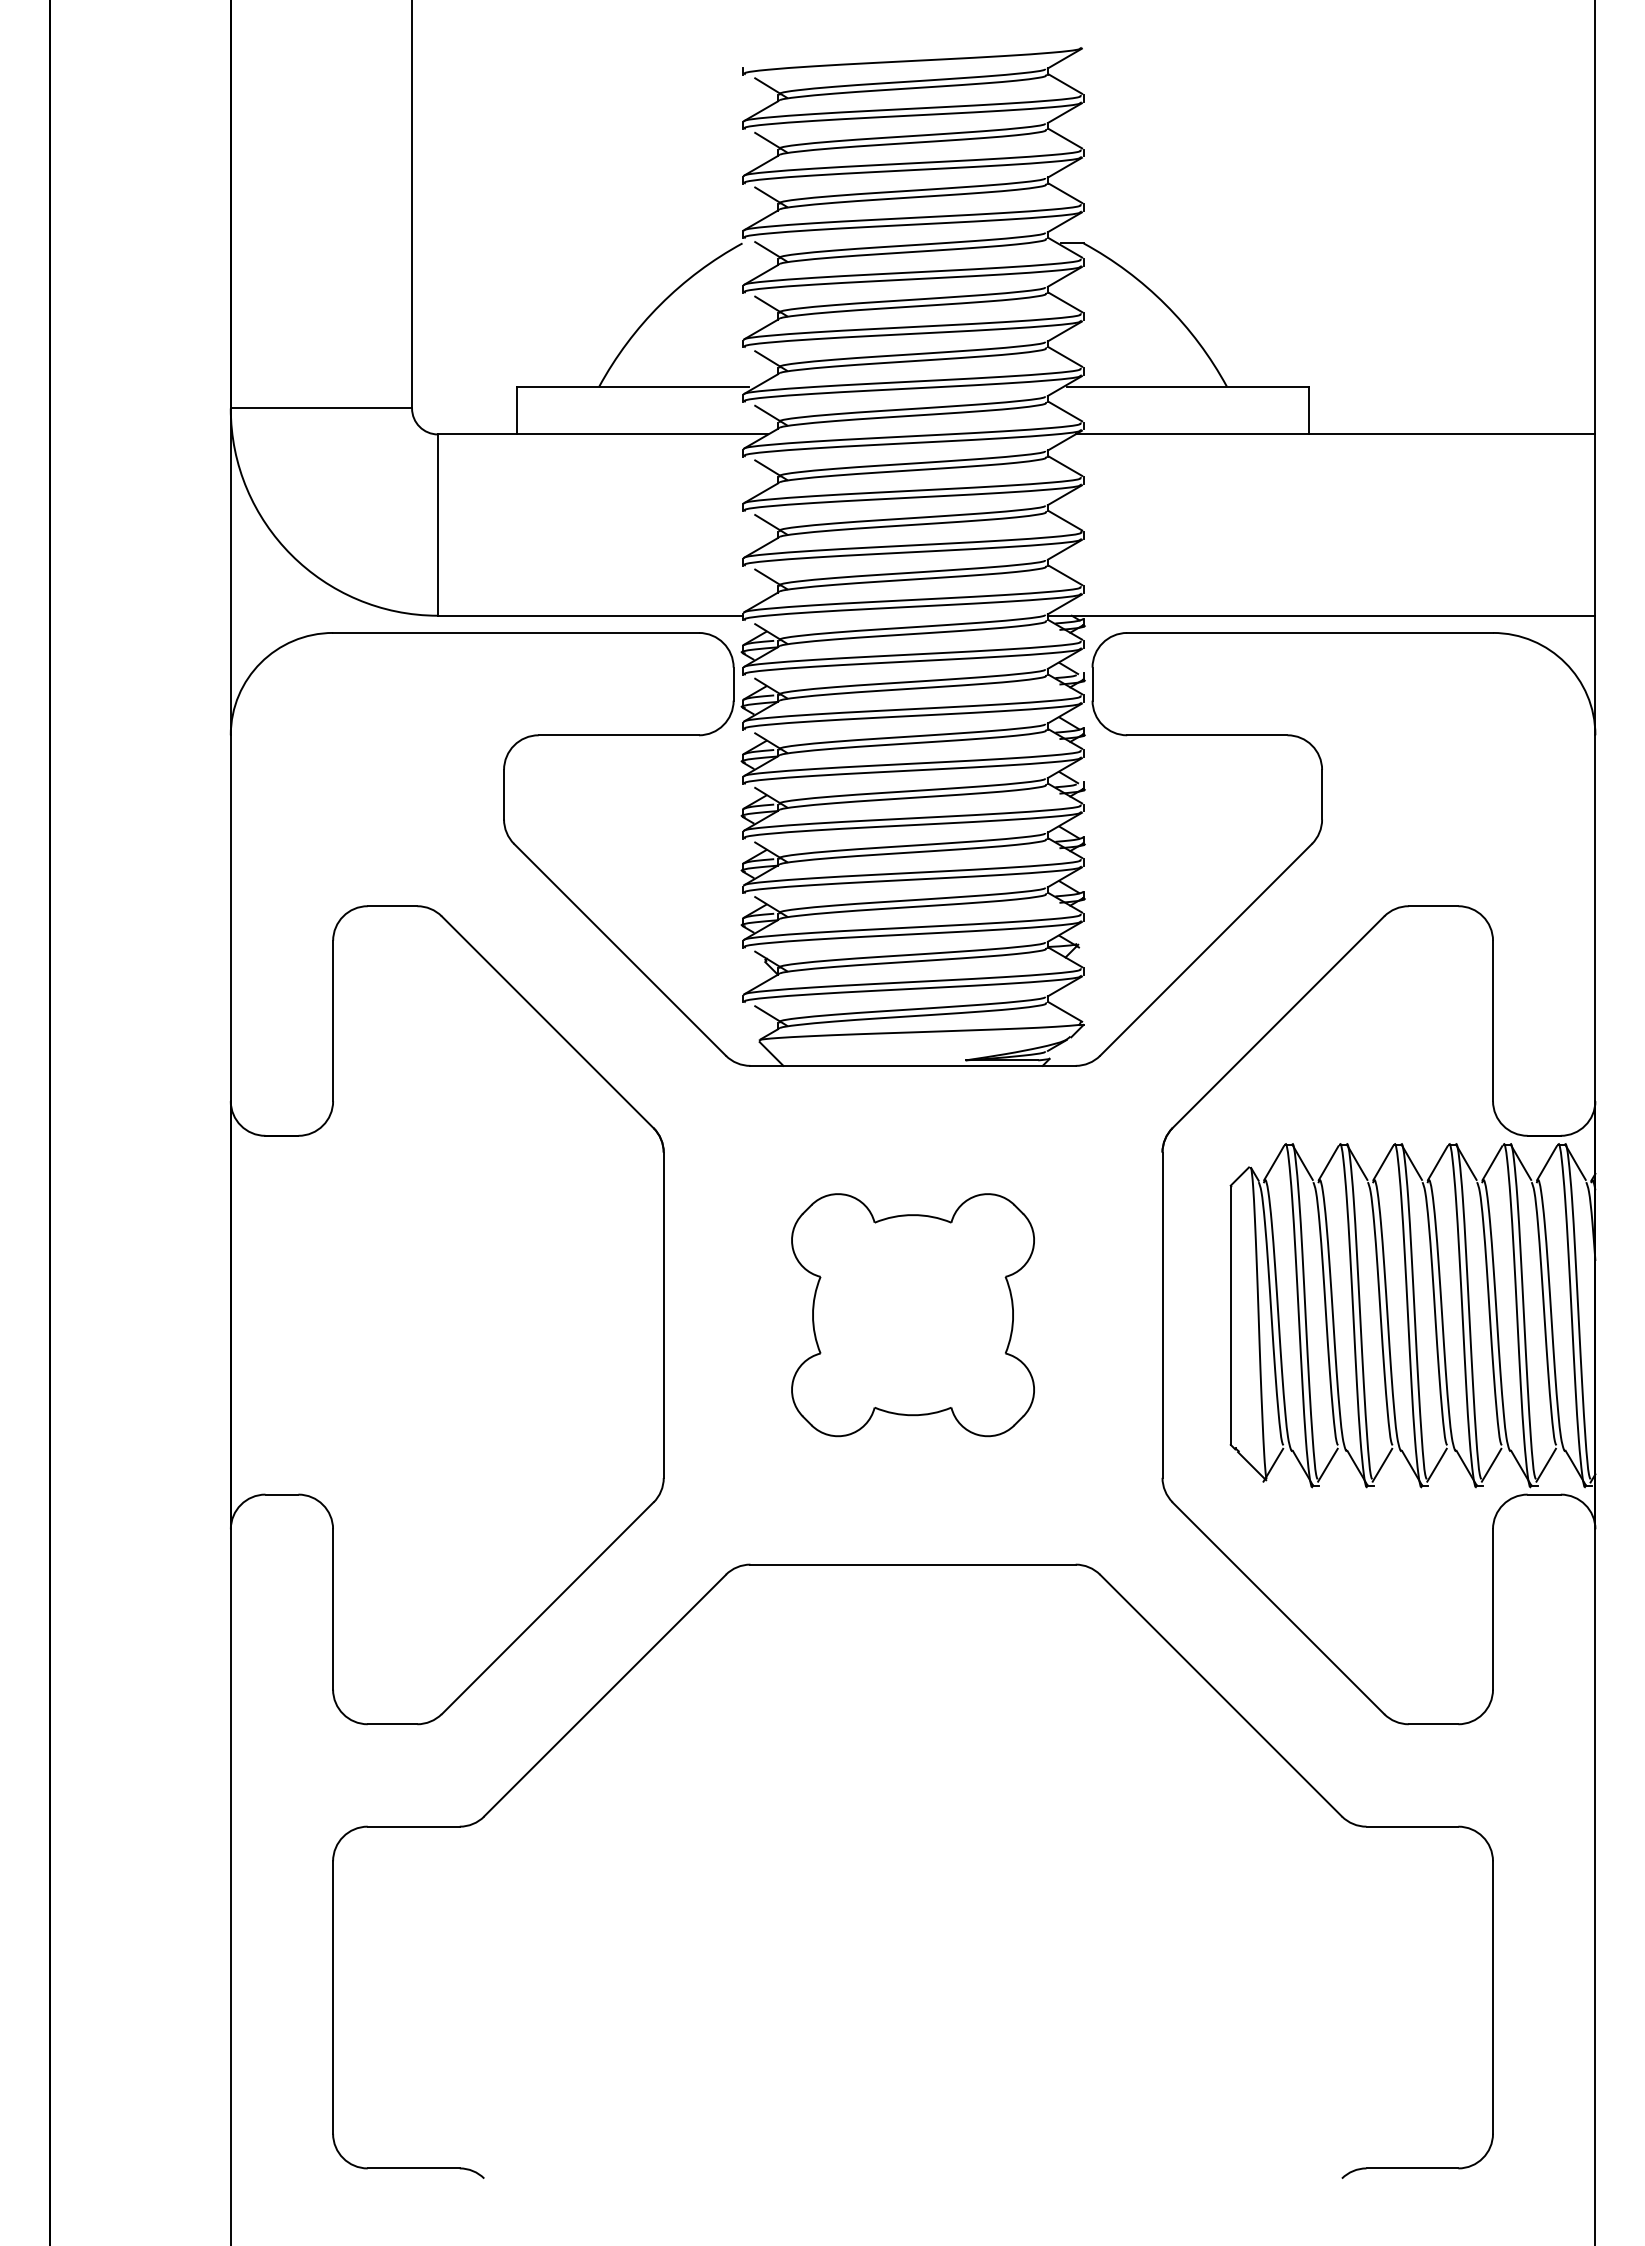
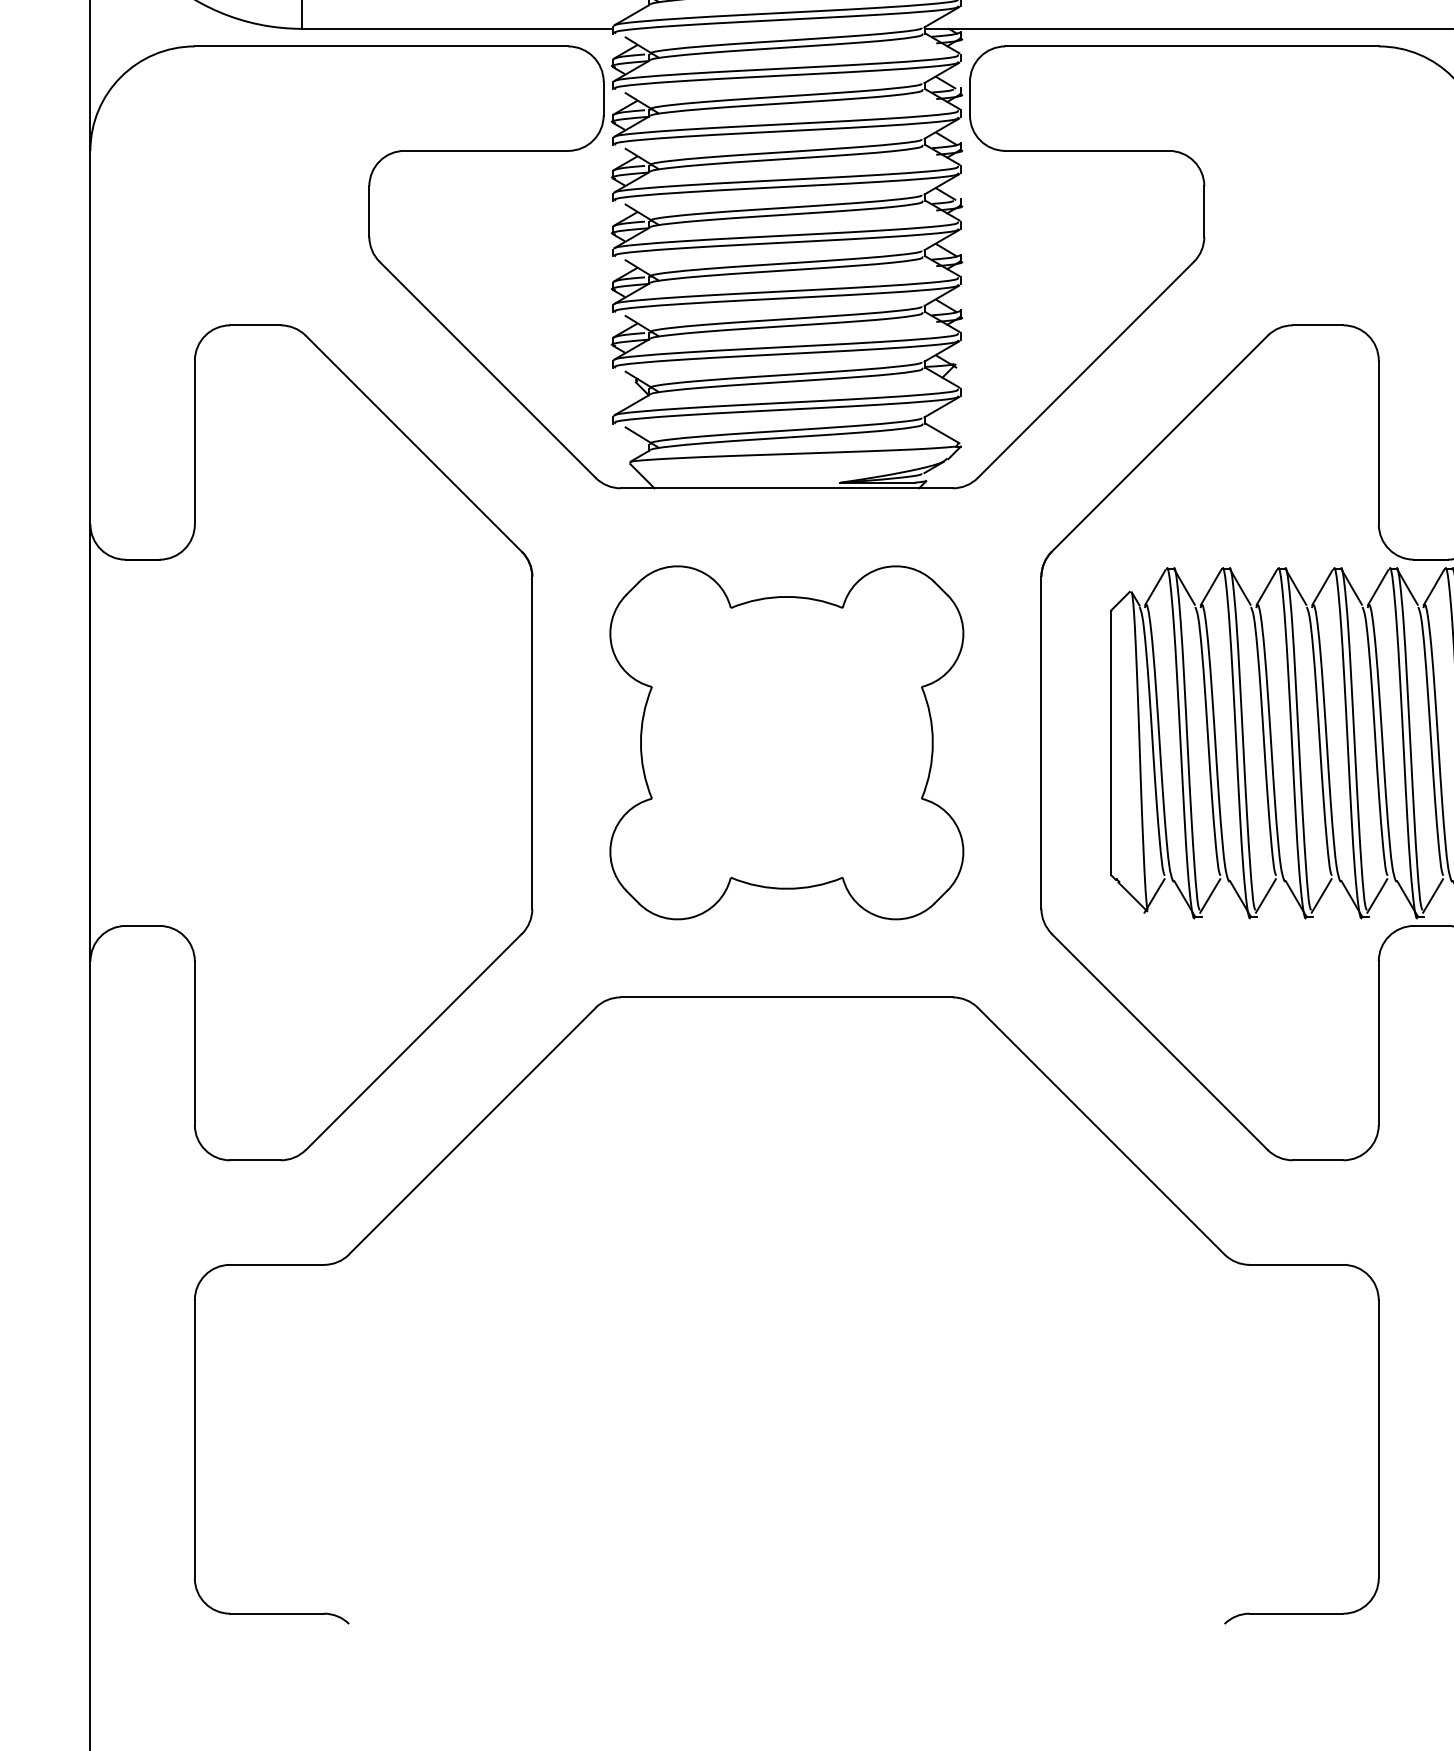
part: (912, 1314) -> (786, 742), size x1.43

